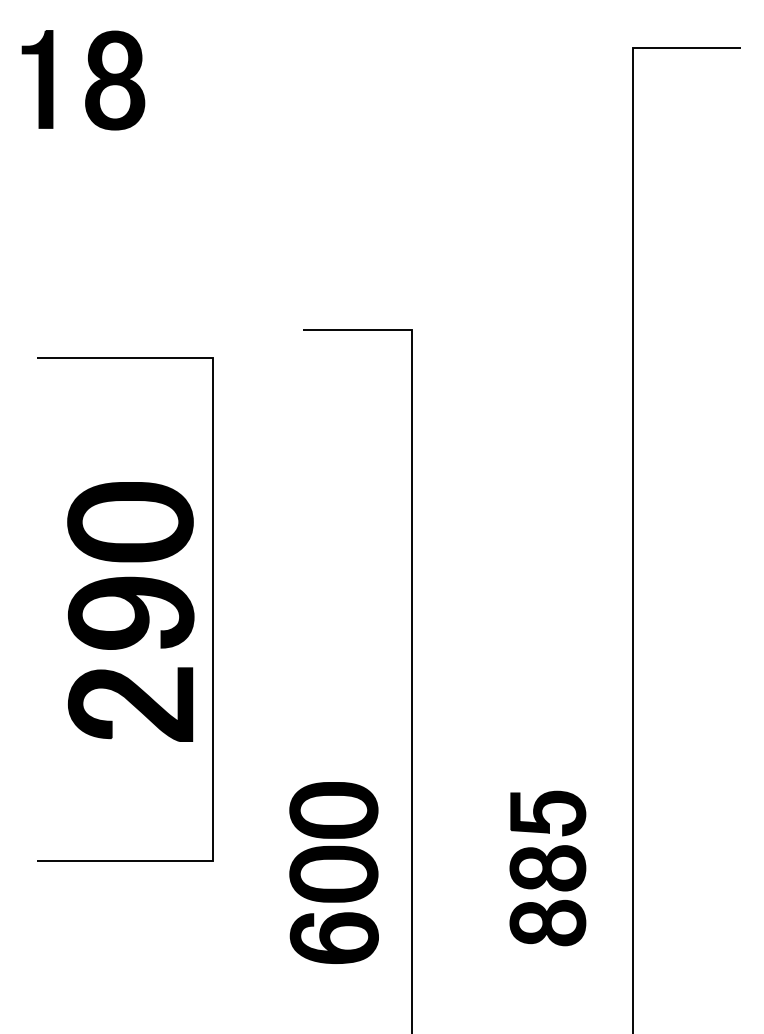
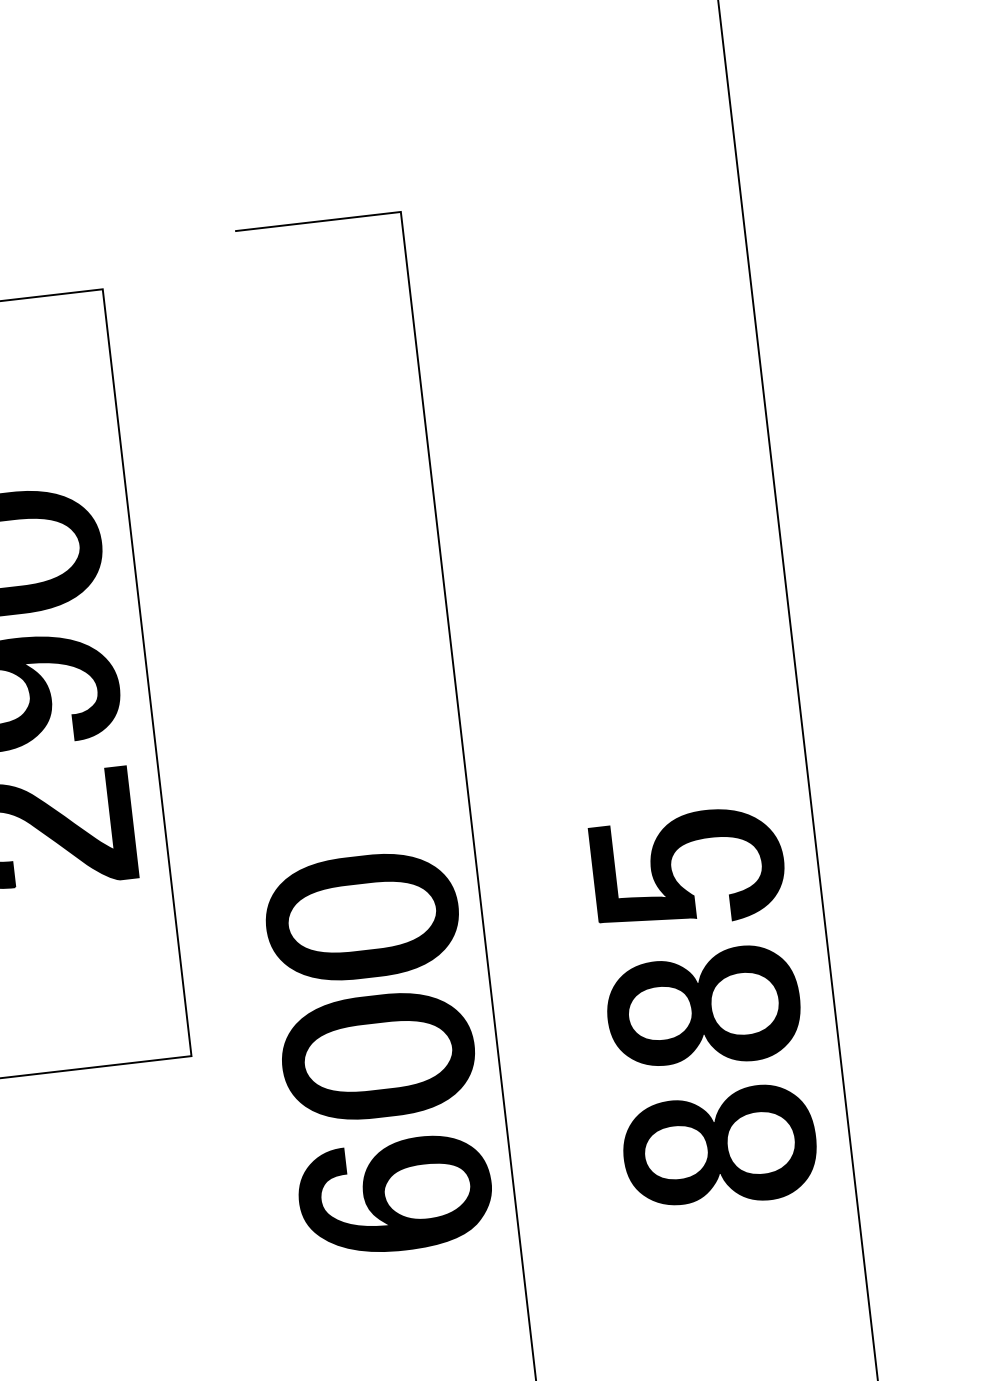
part: (547, 868) -> (703, 1009), size x1.67
part: (333, 872) -> (377, 1052), size x1.43

